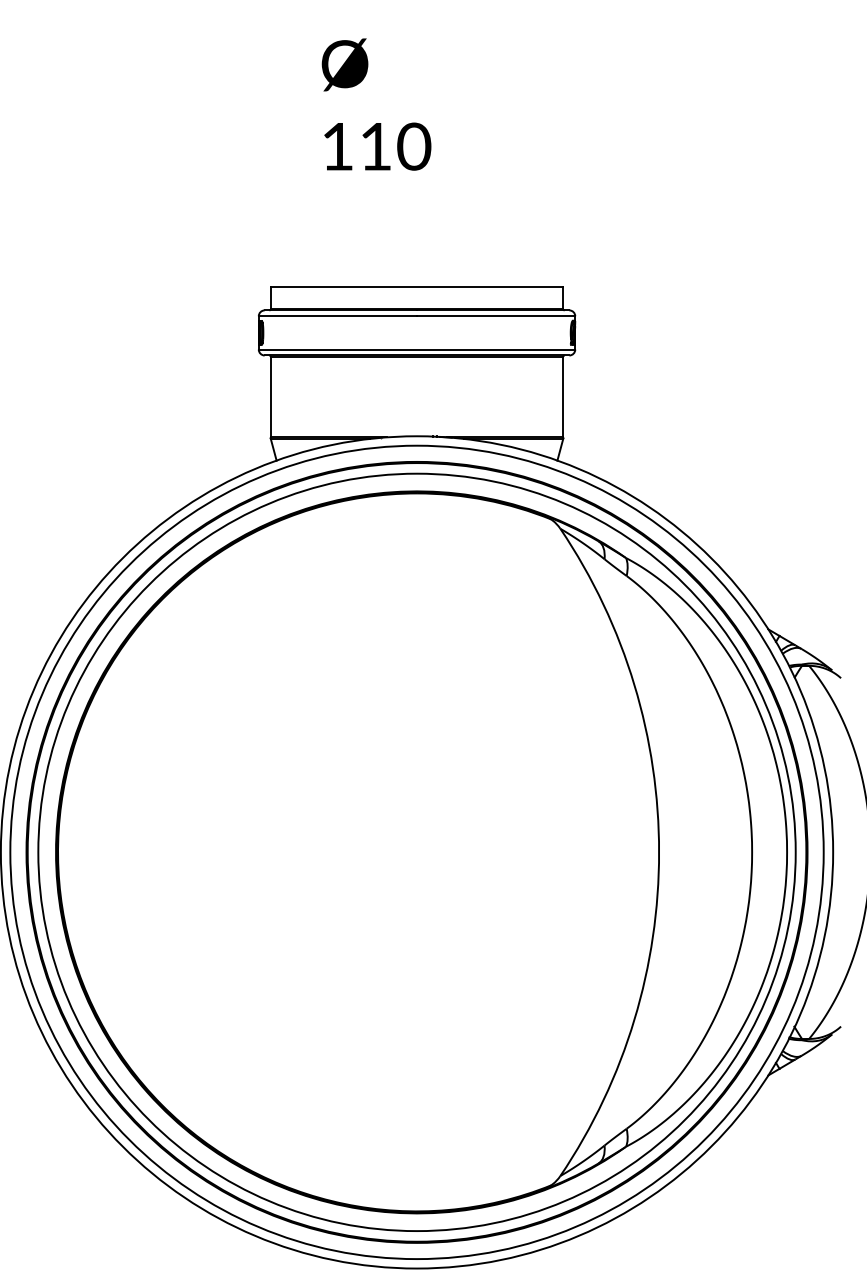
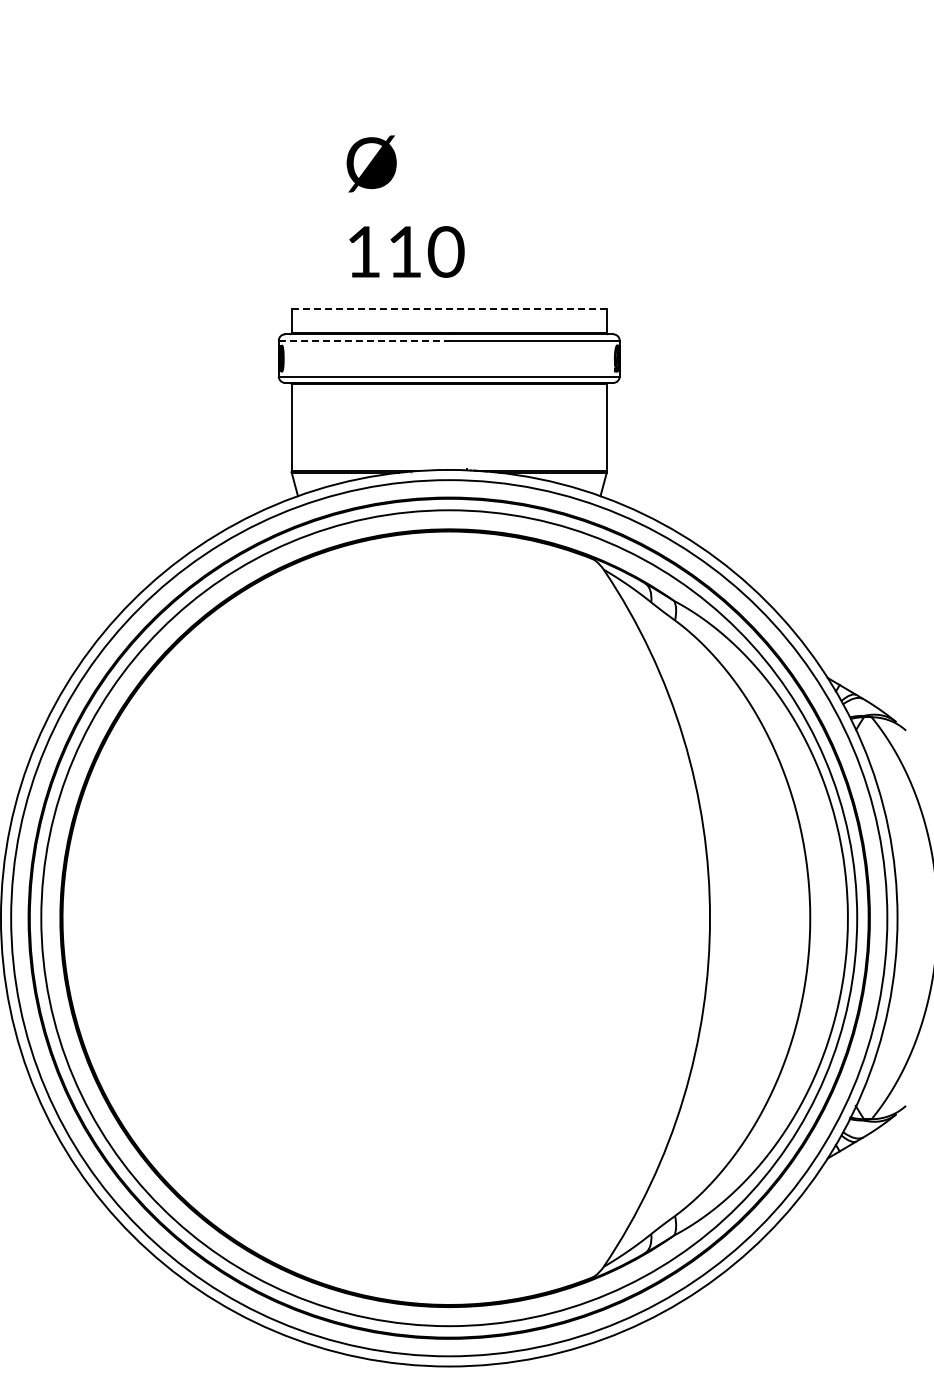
text: (376, 104) -> (405, 206), moved
line: (417, 286) -> (449, 308), solid -> dashed
line: (338, 316) -> (364, 340), solid -> dashed

